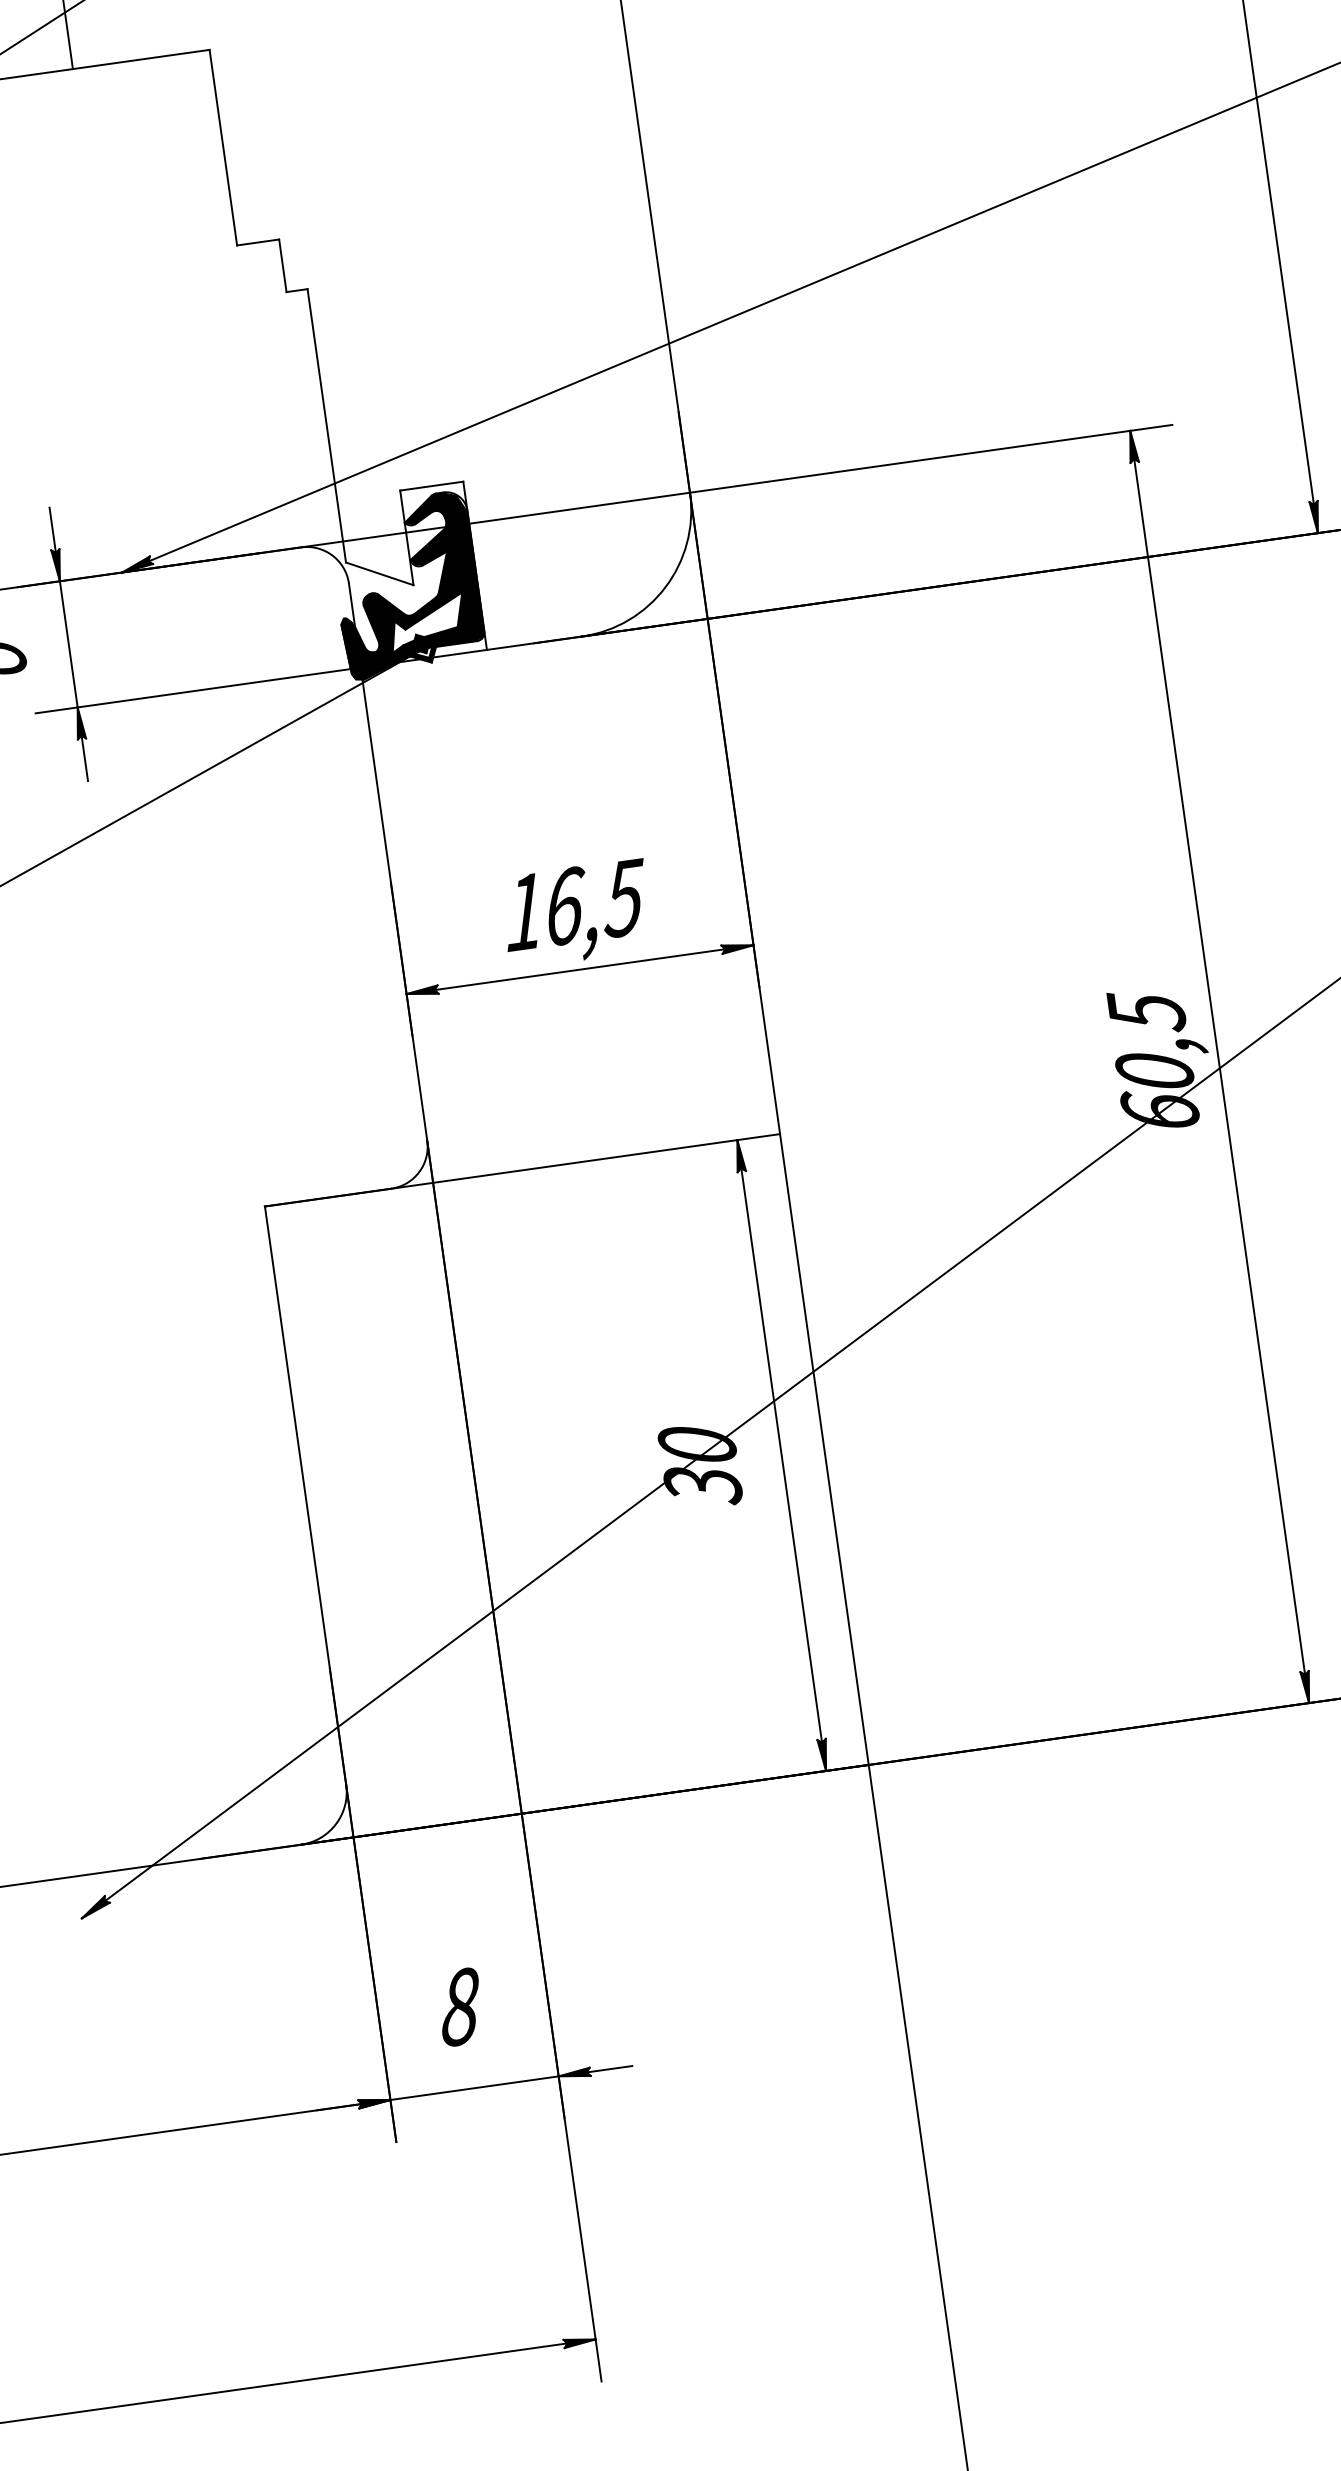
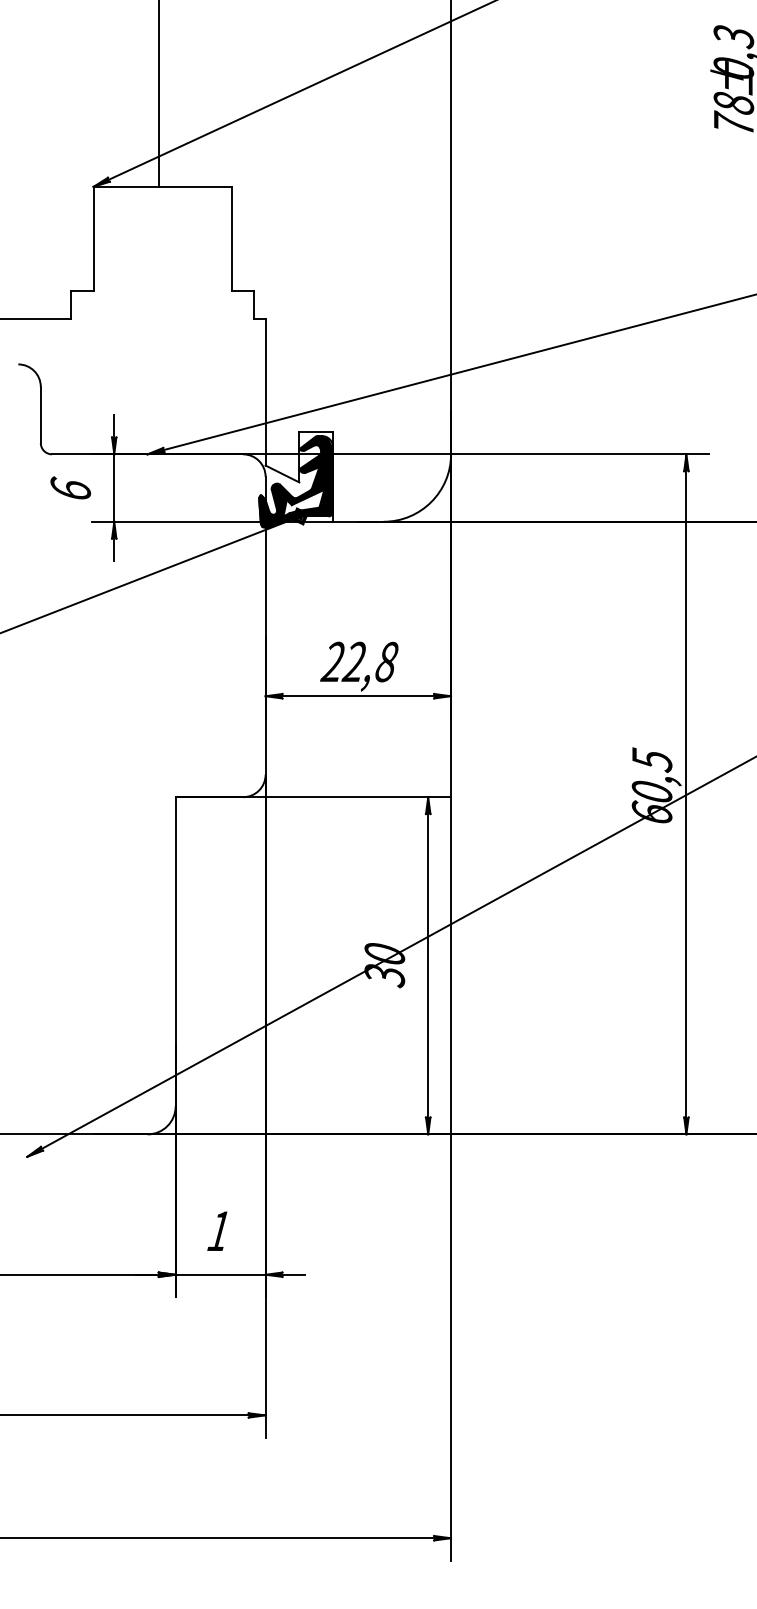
text: (573, 904) -> (359, 661), 16,5 -> 22,8
text: (459, 2007) -> (218, 1231), 8 -> 1

